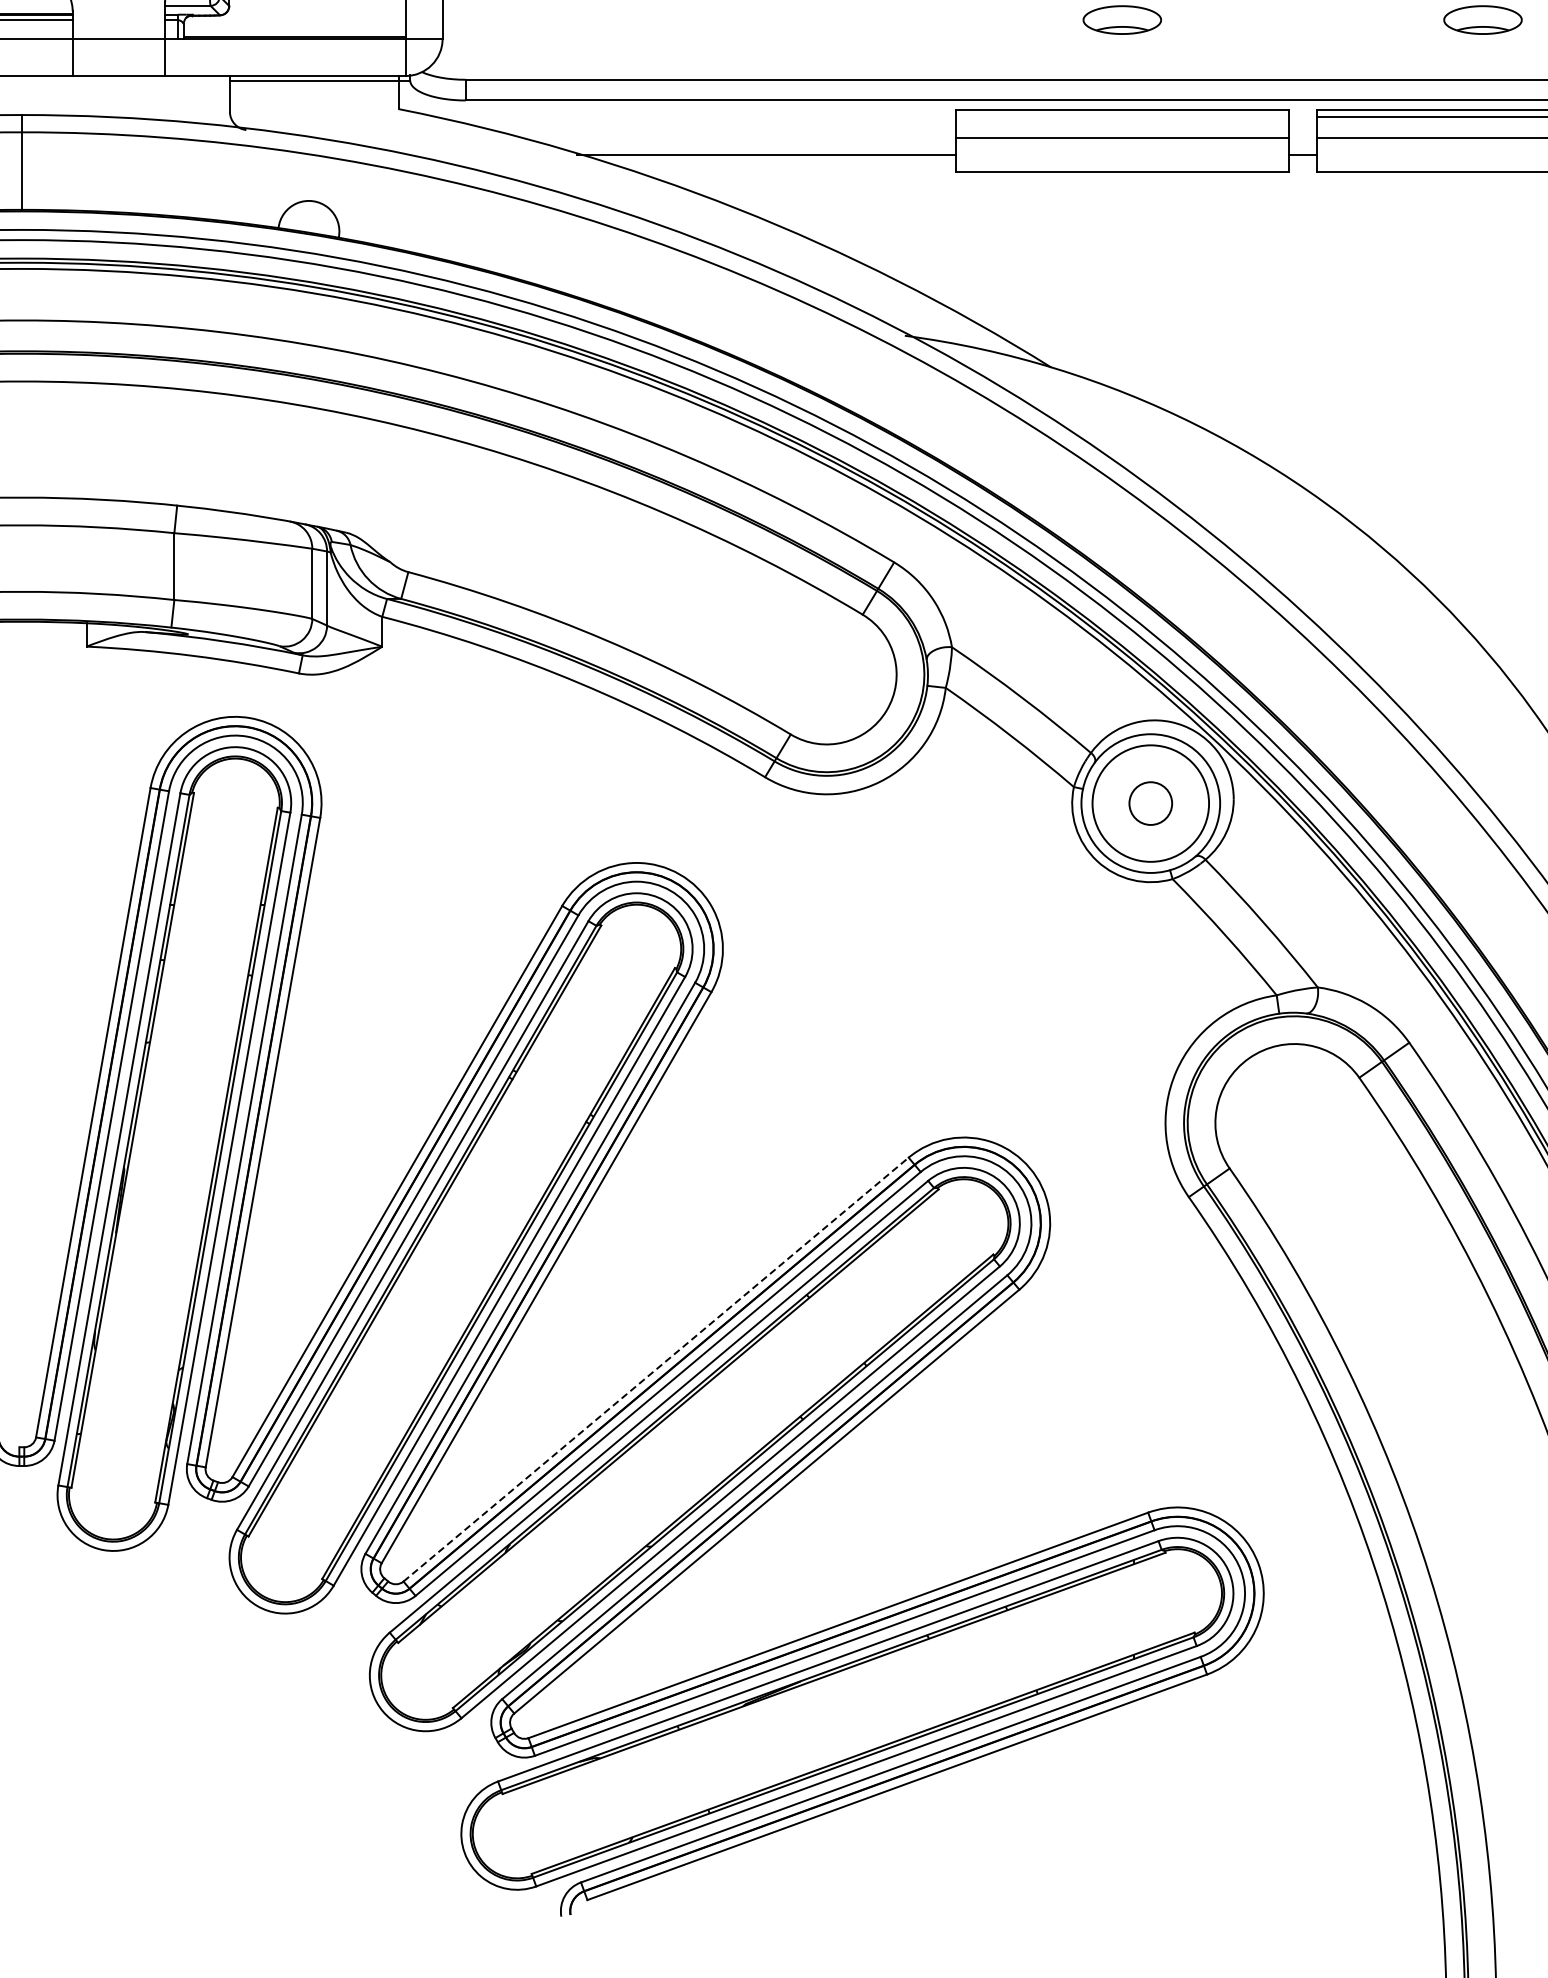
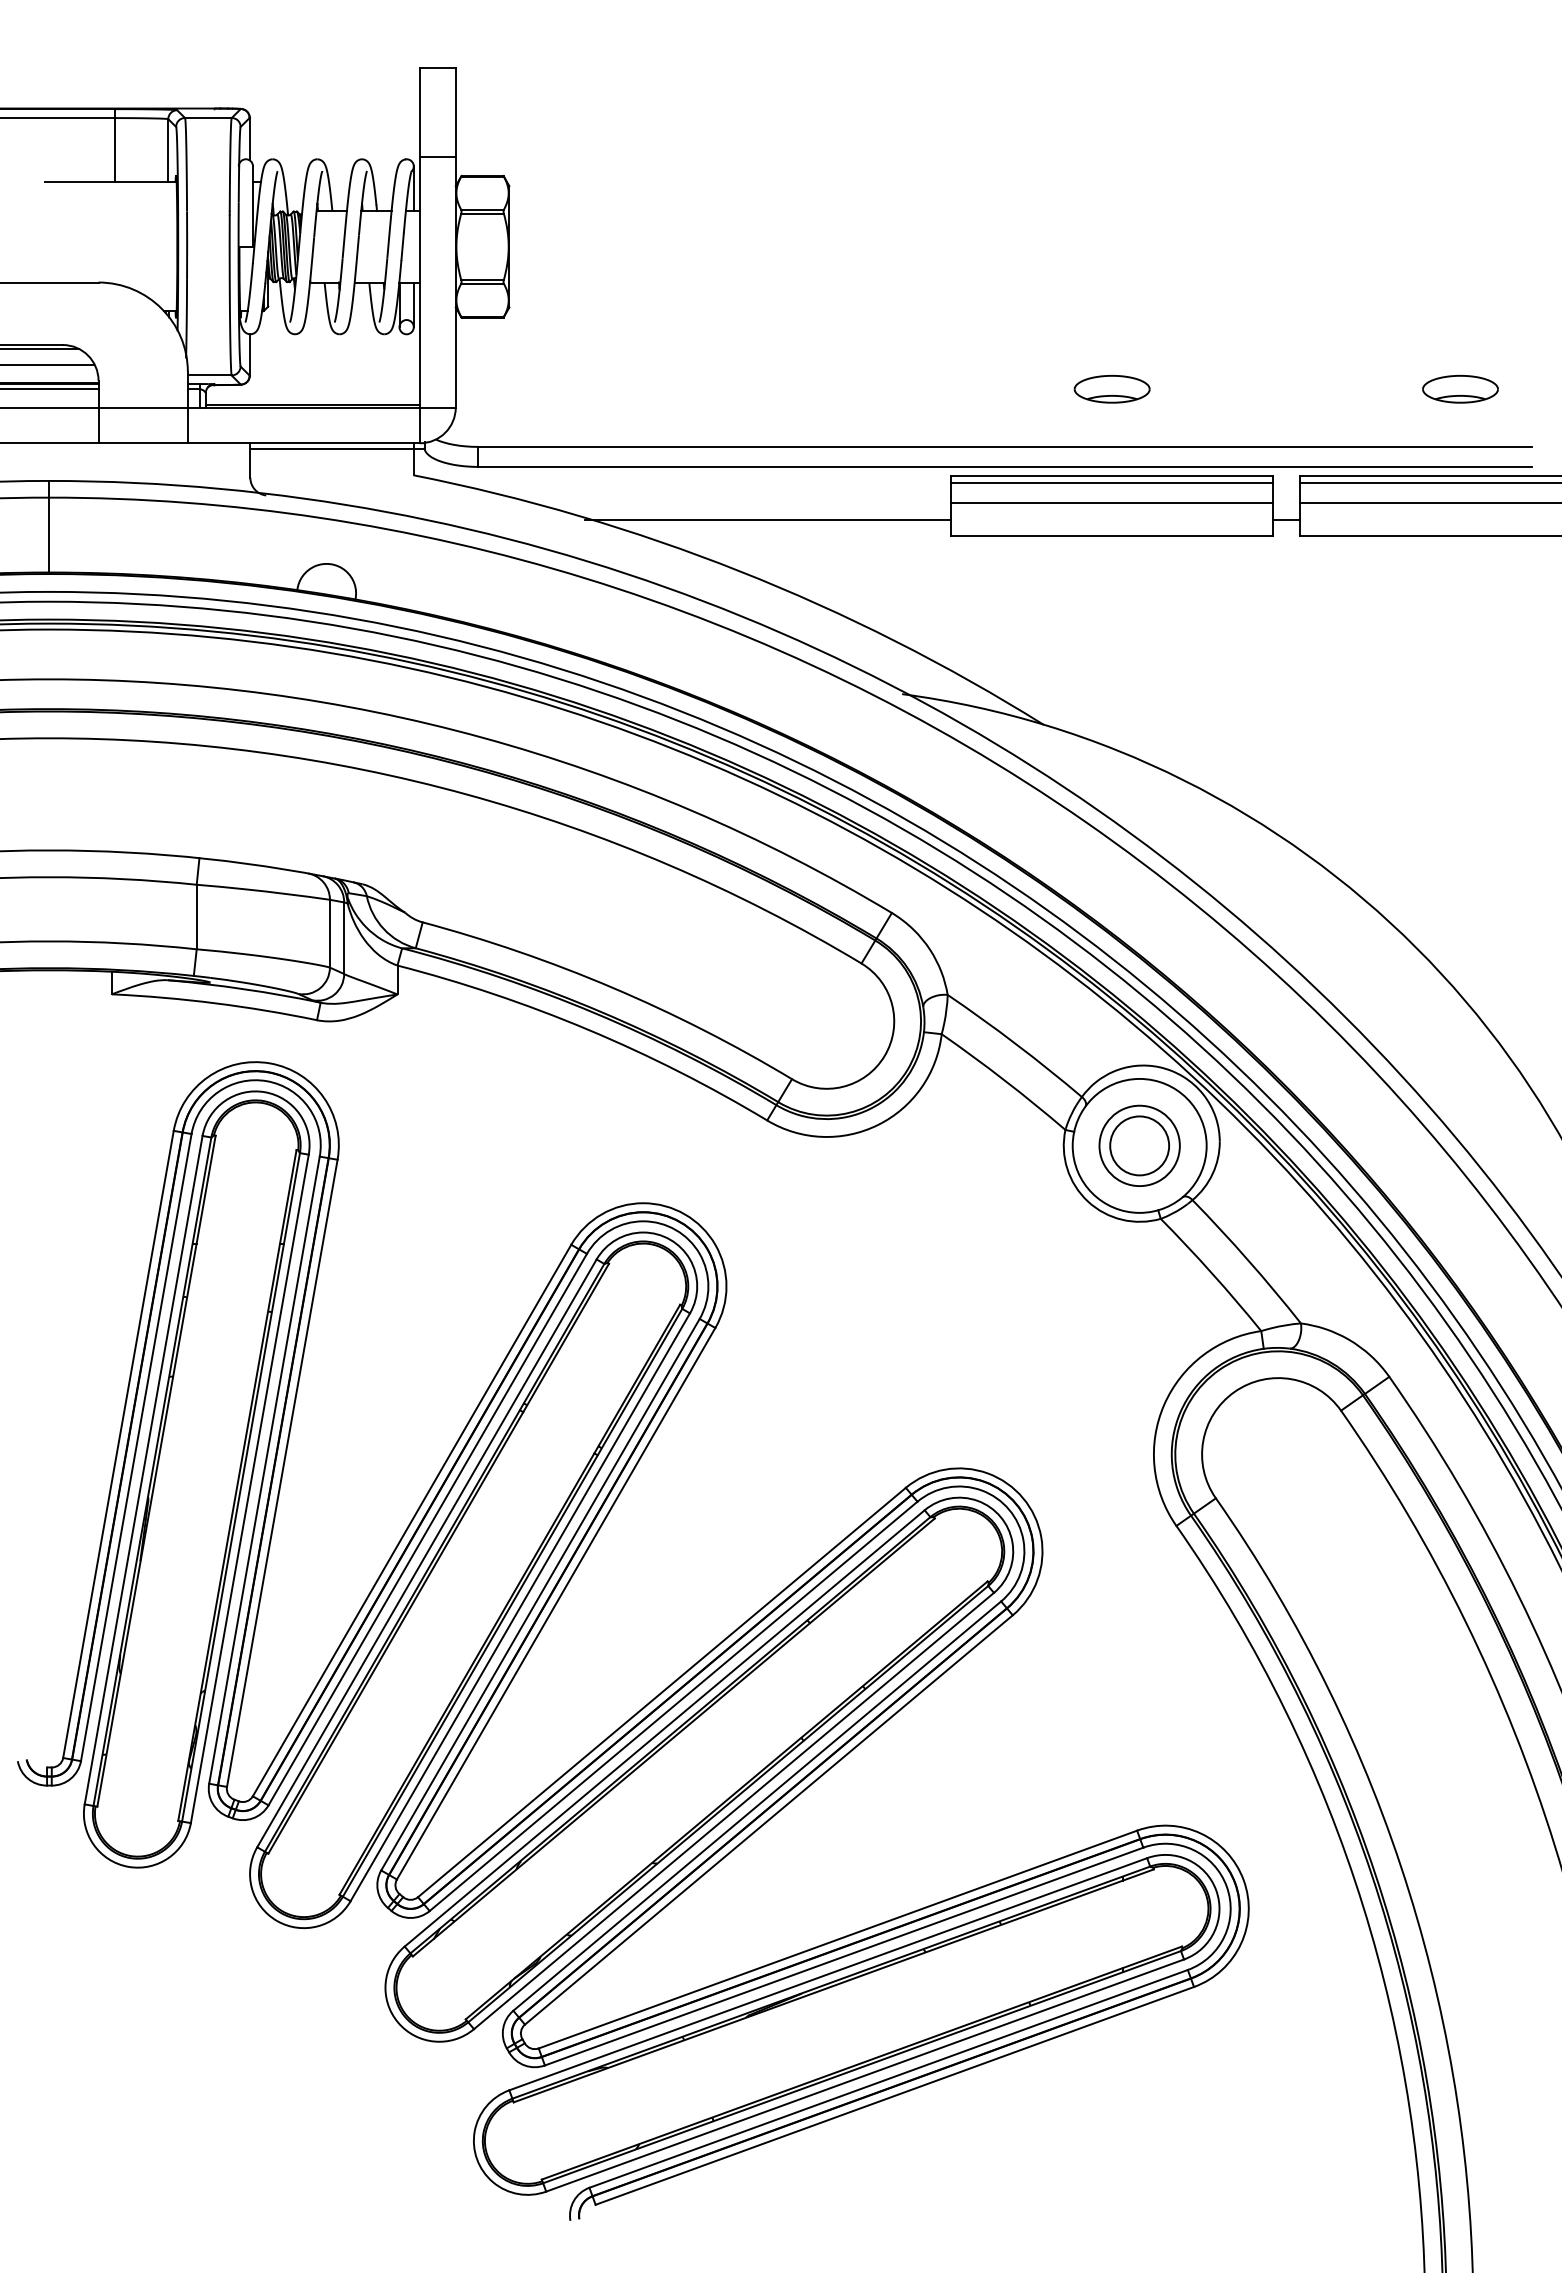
line: (1121, 116) -> (1111, 482), added
circle: (1150, 803) -> (1139, 1145), size x0.71
circle: (1150, 803) -> (1139, 1145), size x1.43
line: (656, 1369) -> (662, 1692), dashed -> solid

